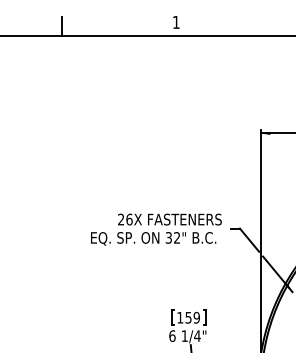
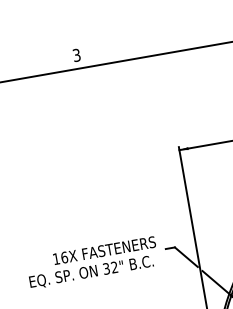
text: (175, 22) -> (76, 55), 1 -> 3
text: (121, 219) -> (56, 258), 26X -> 16X

